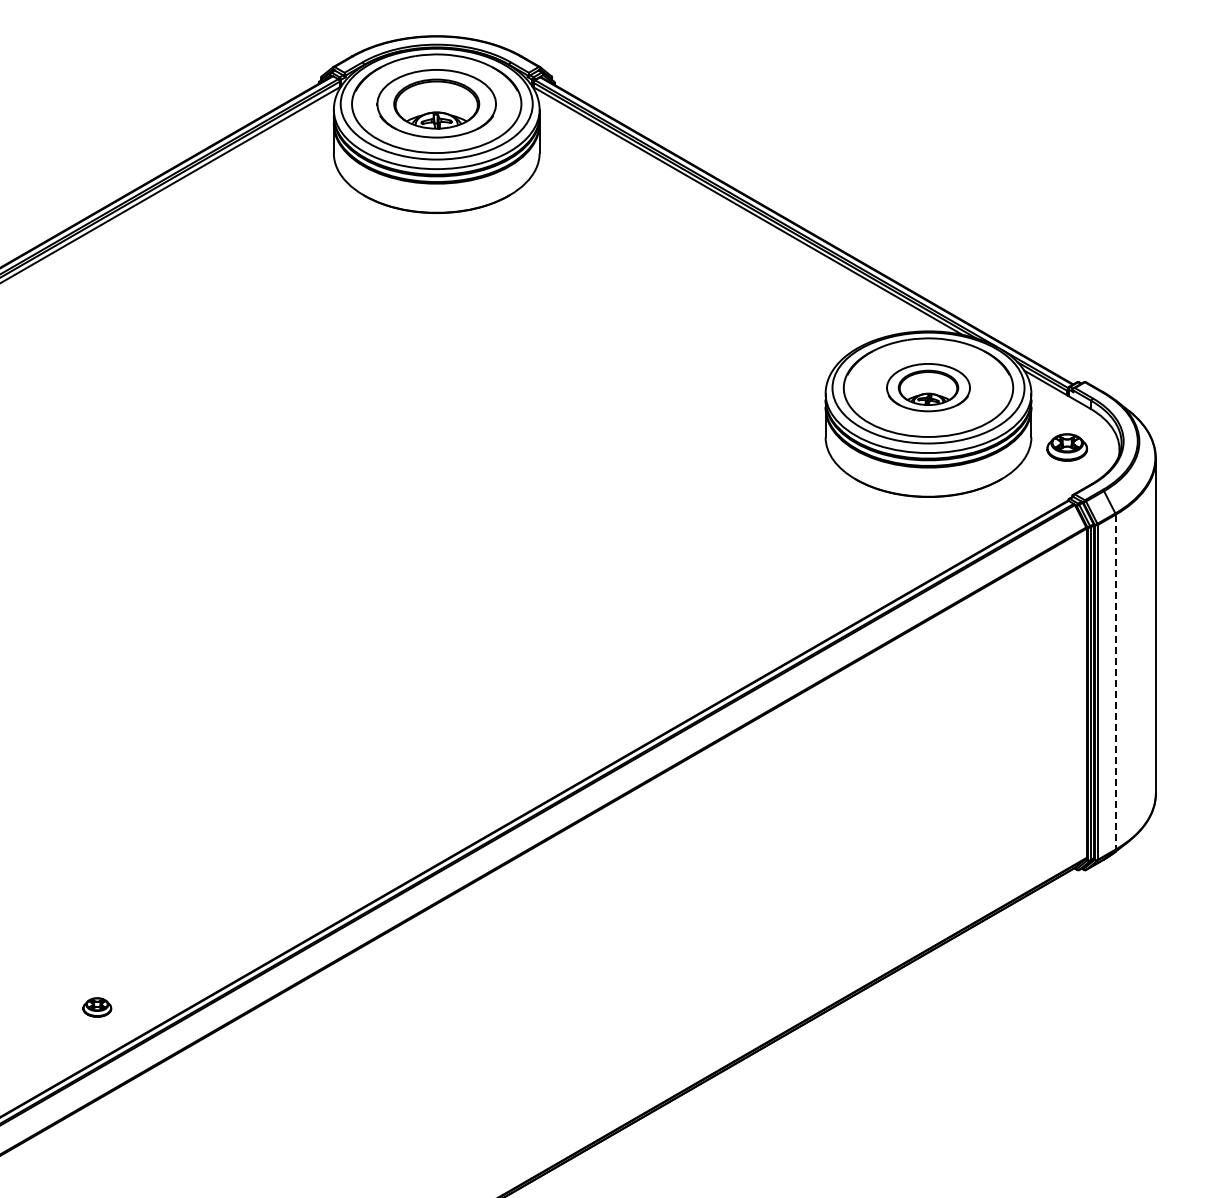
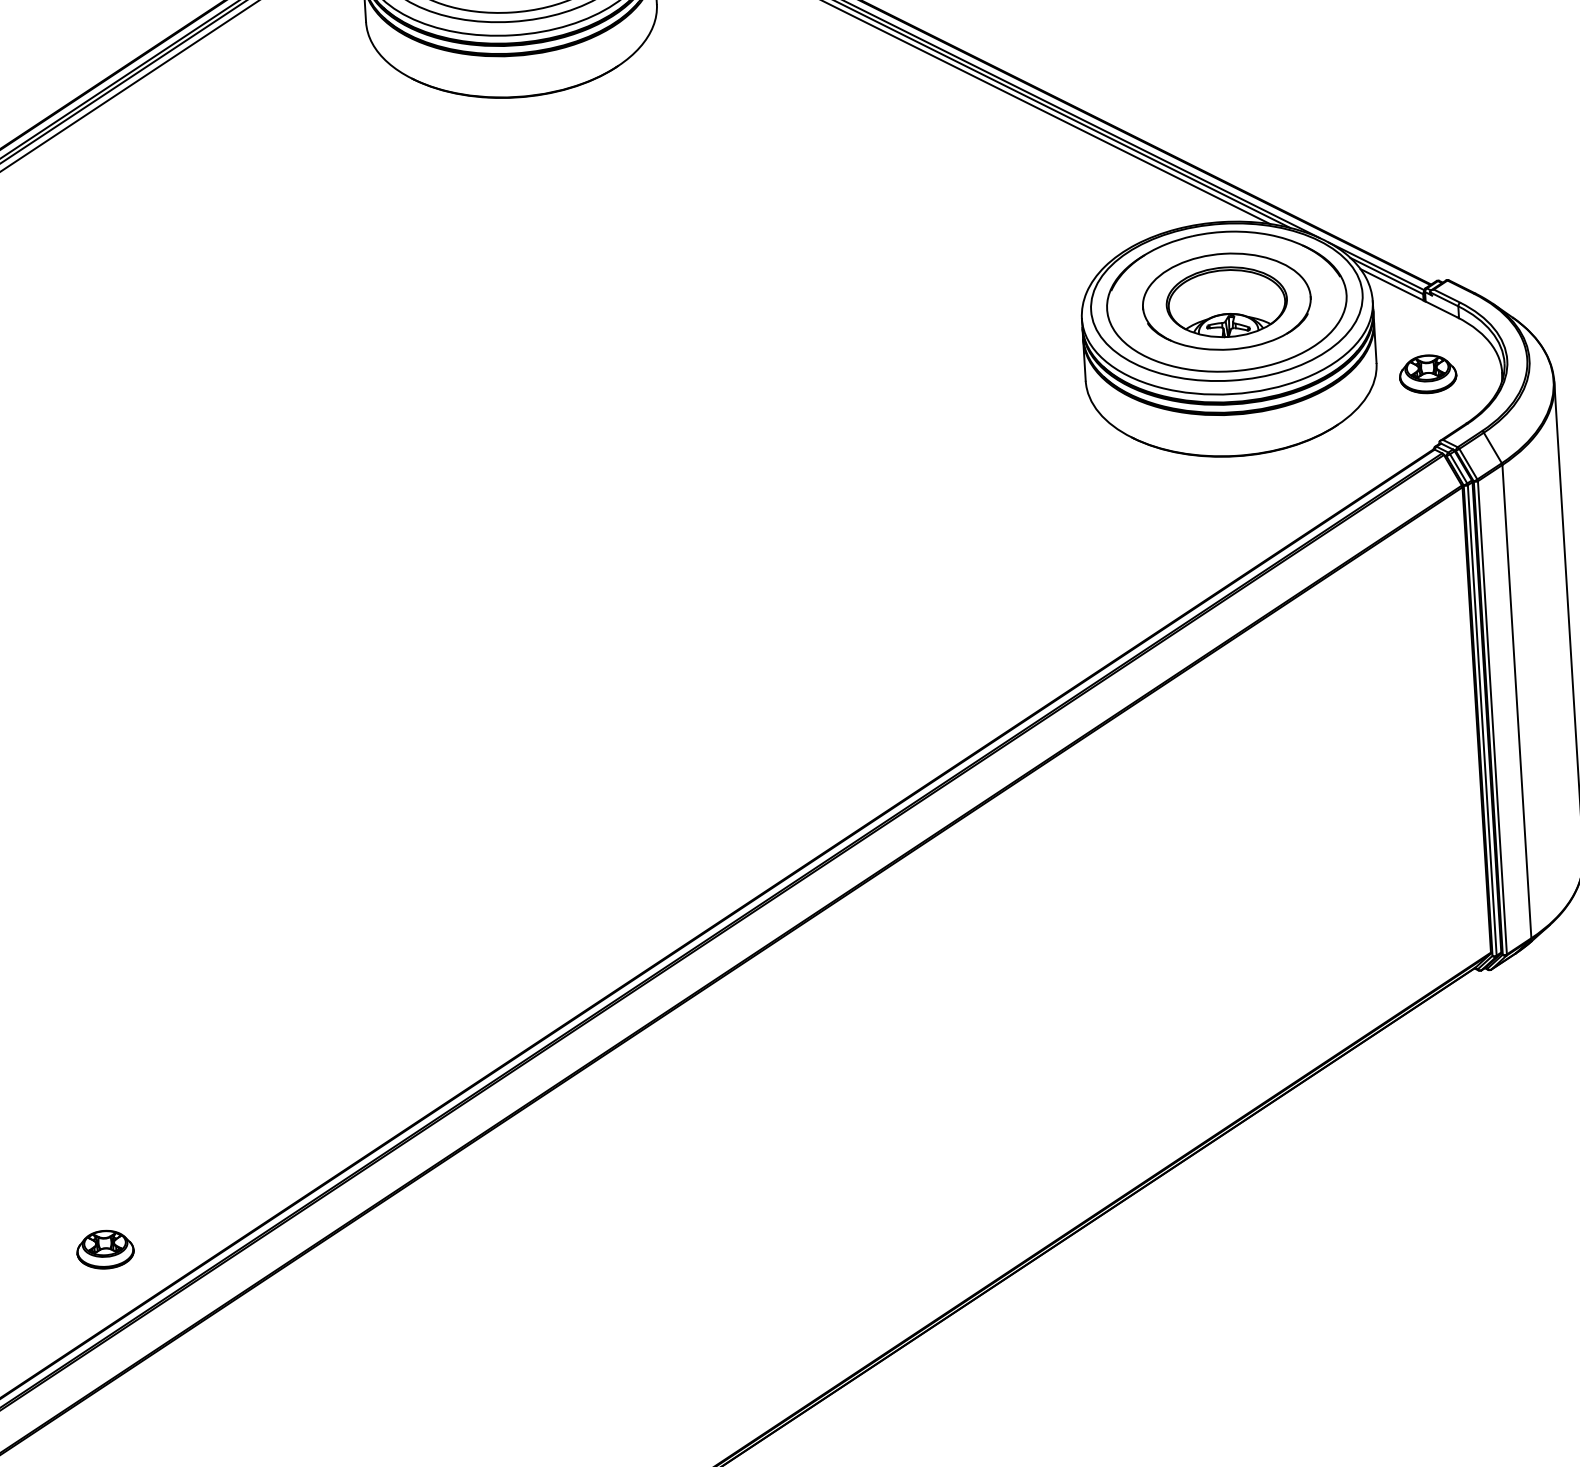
part: (928, 387) -> (1226, 301), size x1.43
line: (1115, 682) -> (1516, 702), dashed -> solid
part: (97, 1007) -> (105, 1249), size x1.43

